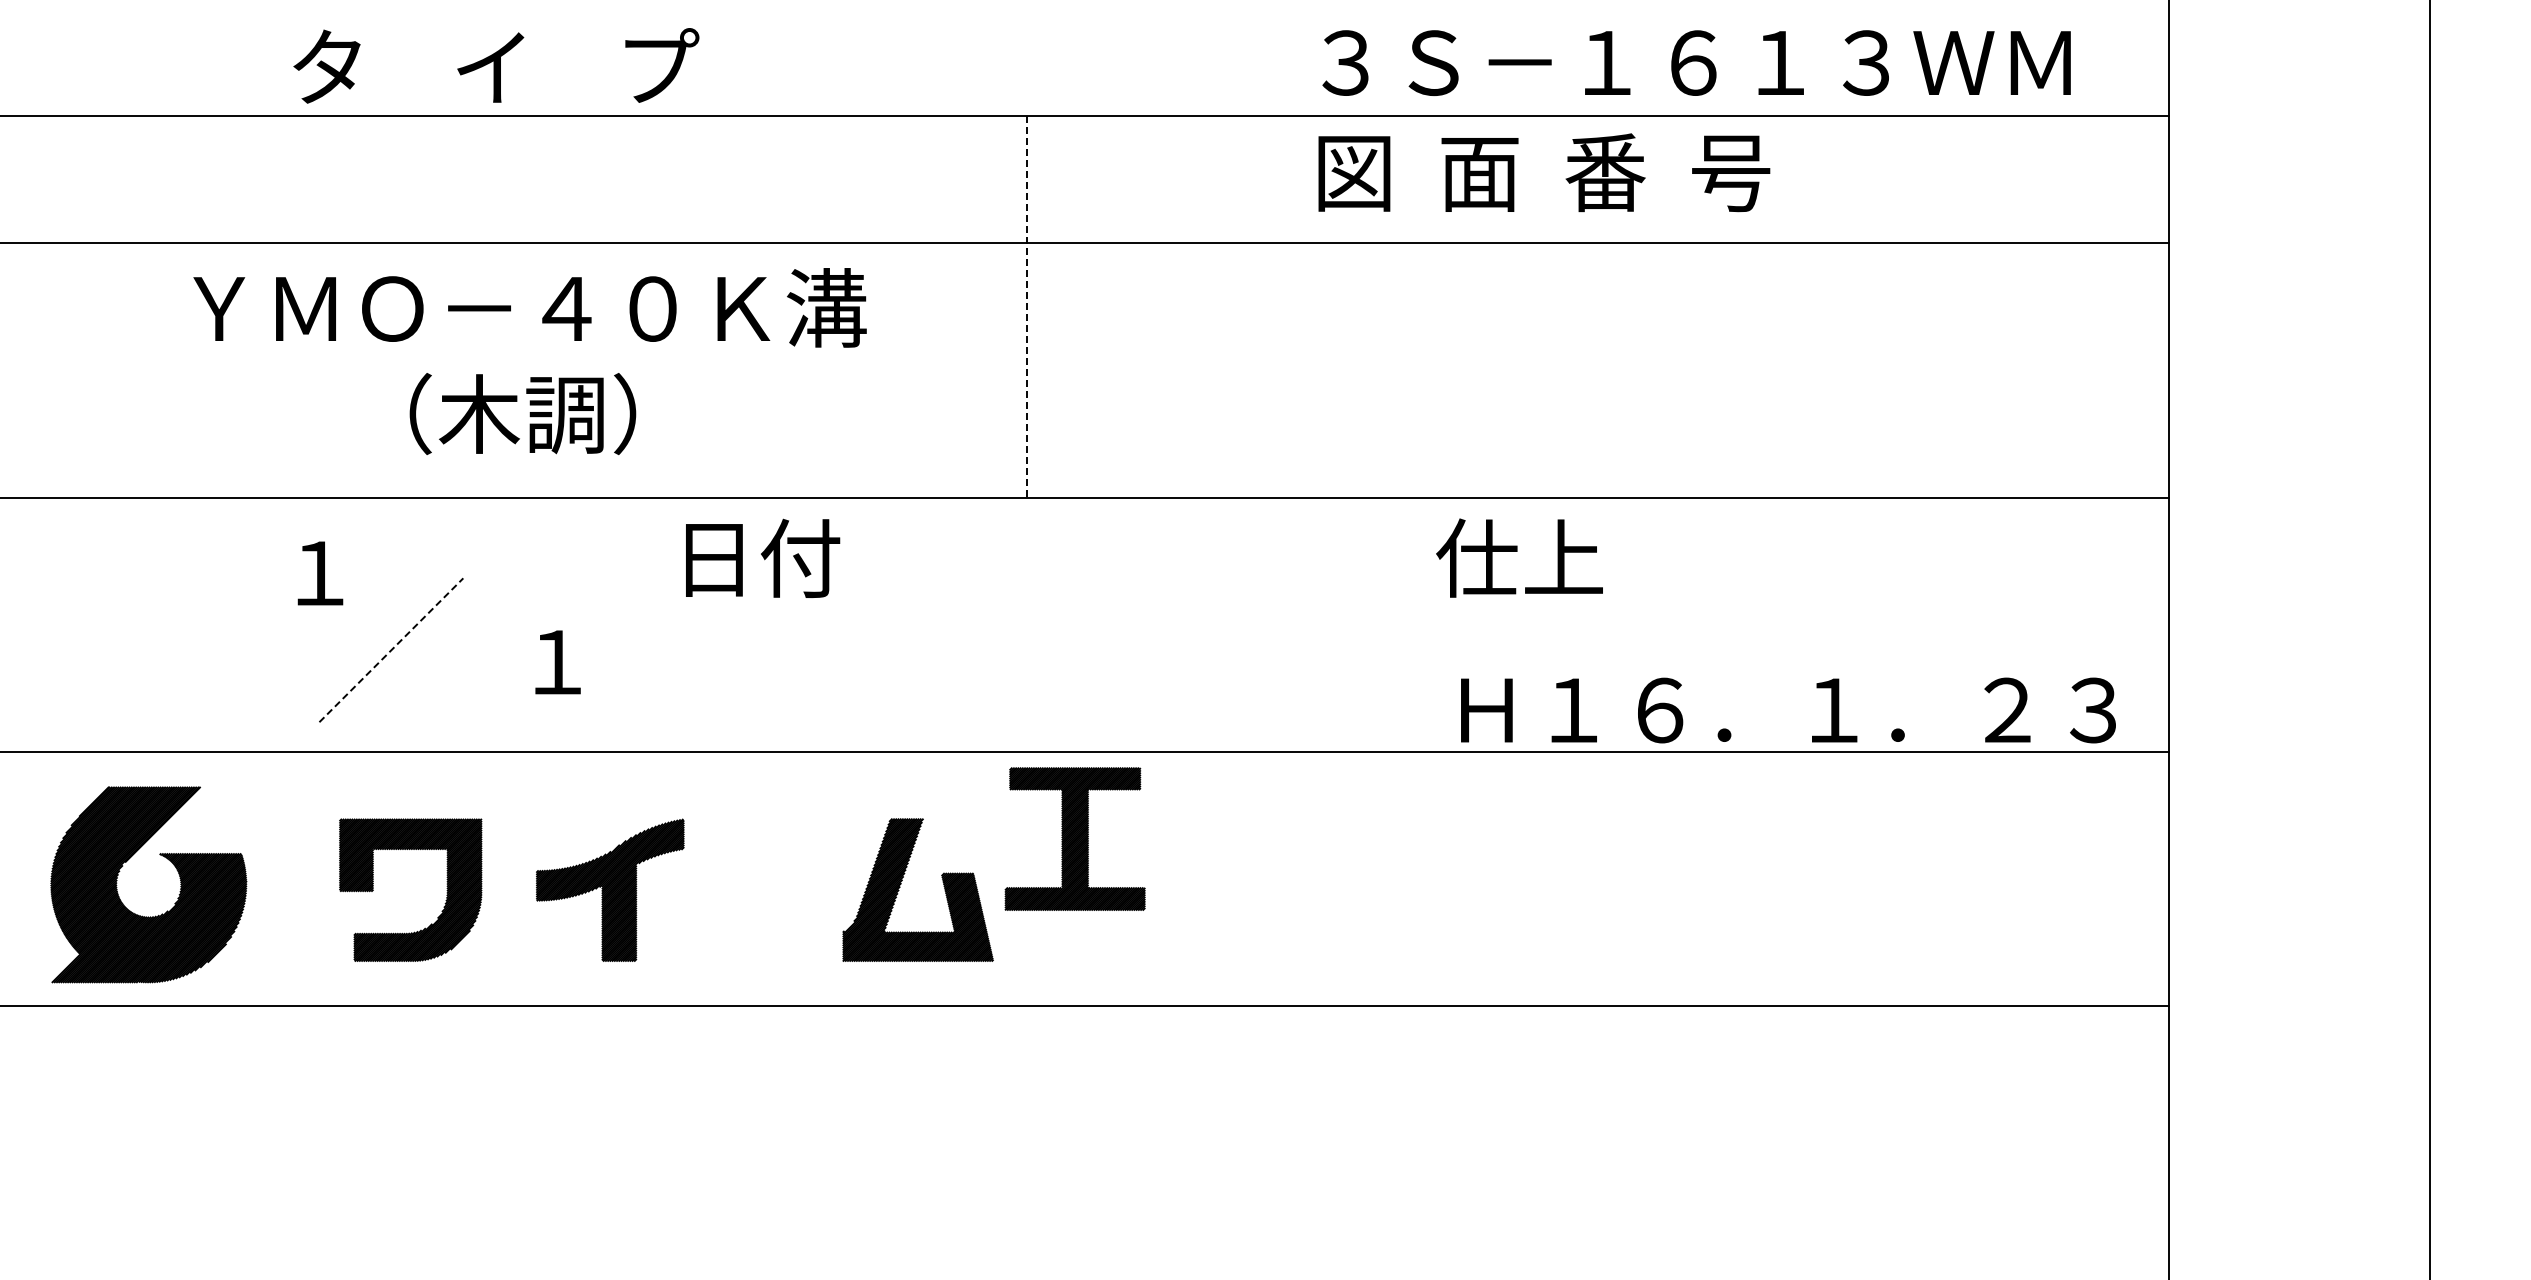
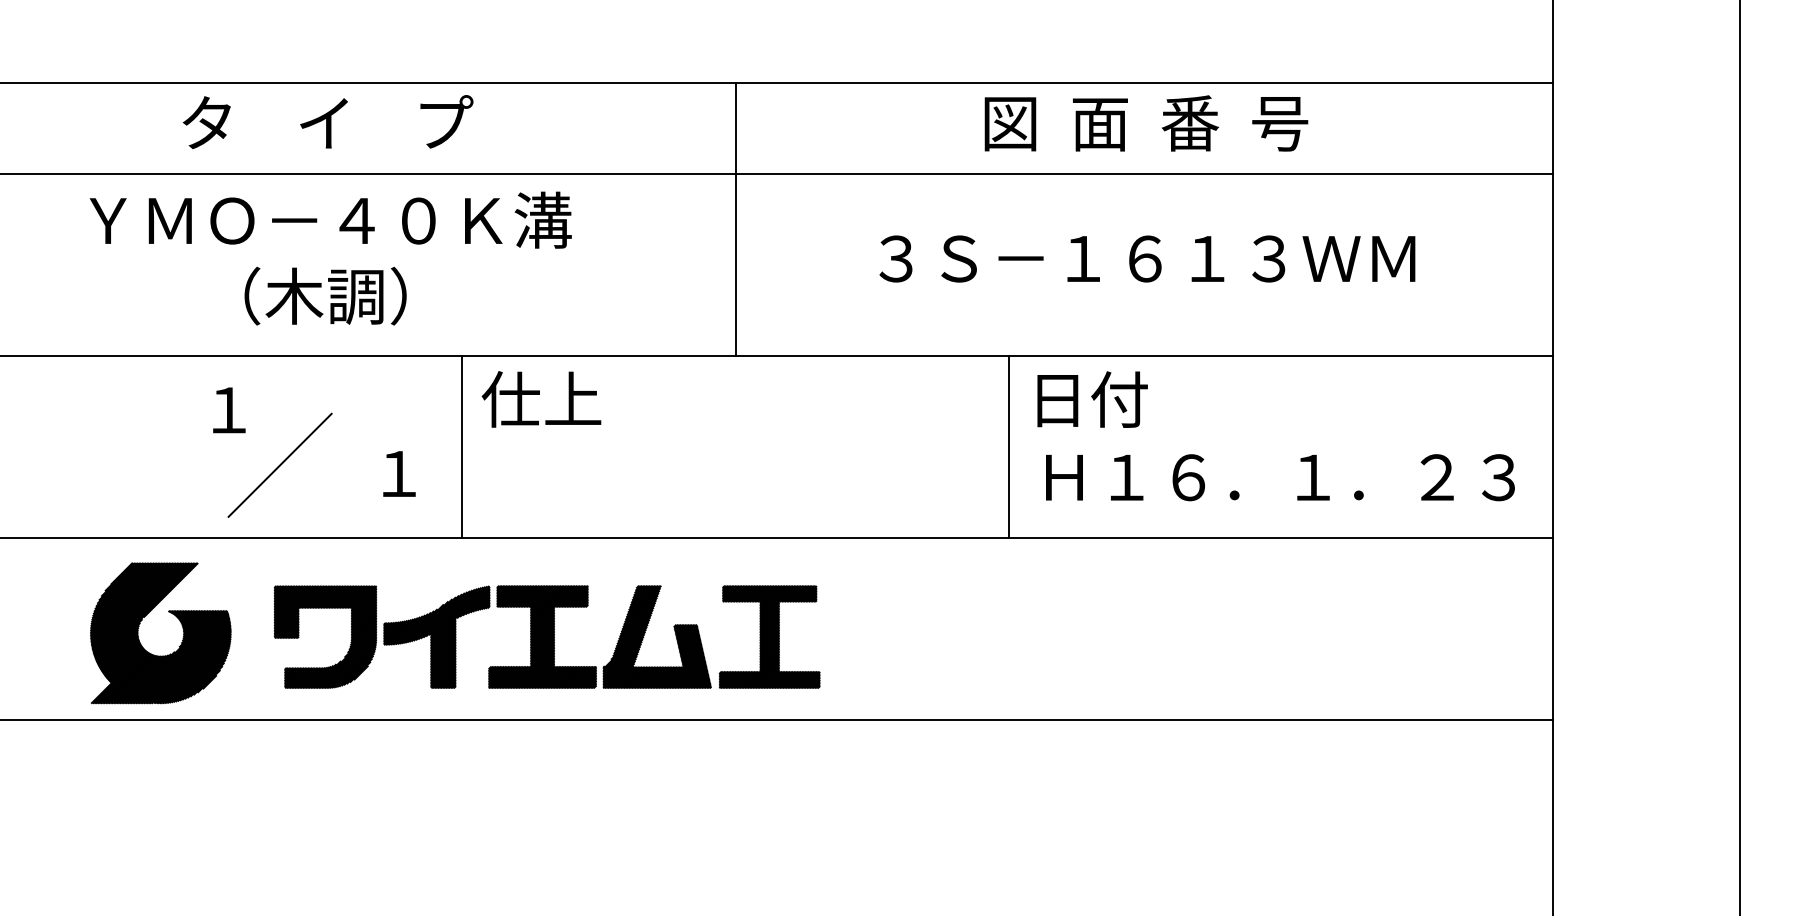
text: (1696, 62) -> (1147, 258), moved
text: (496, 65) -> (328, 121), moved
text: (1544, 172) -> (1146, 123), moved
line: (1027, 306) -> (735, 219), dashed -> solid
text: (529, 361) -> (330, 258), moved
text: (756, 558) -> (541, 399), 日付 -> 仕上
text: (1519, 558) -> (1087, 399), 仕上 -> 日付
line: (645, 624) -> (462, 446), added
line: (1408, 624) -> (1008, 446), added
line: (391, 650) -> (280, 465), dashed -> solid
text: (1788, 710) -> (1280, 477), moved
part: (1074, 838) -> (769, 636), moved
part: (123, 866) -> (142, 620), moved
part: (446, 888) -> (351, 635), moved
part: (757, 889) -> (542, 636), added

